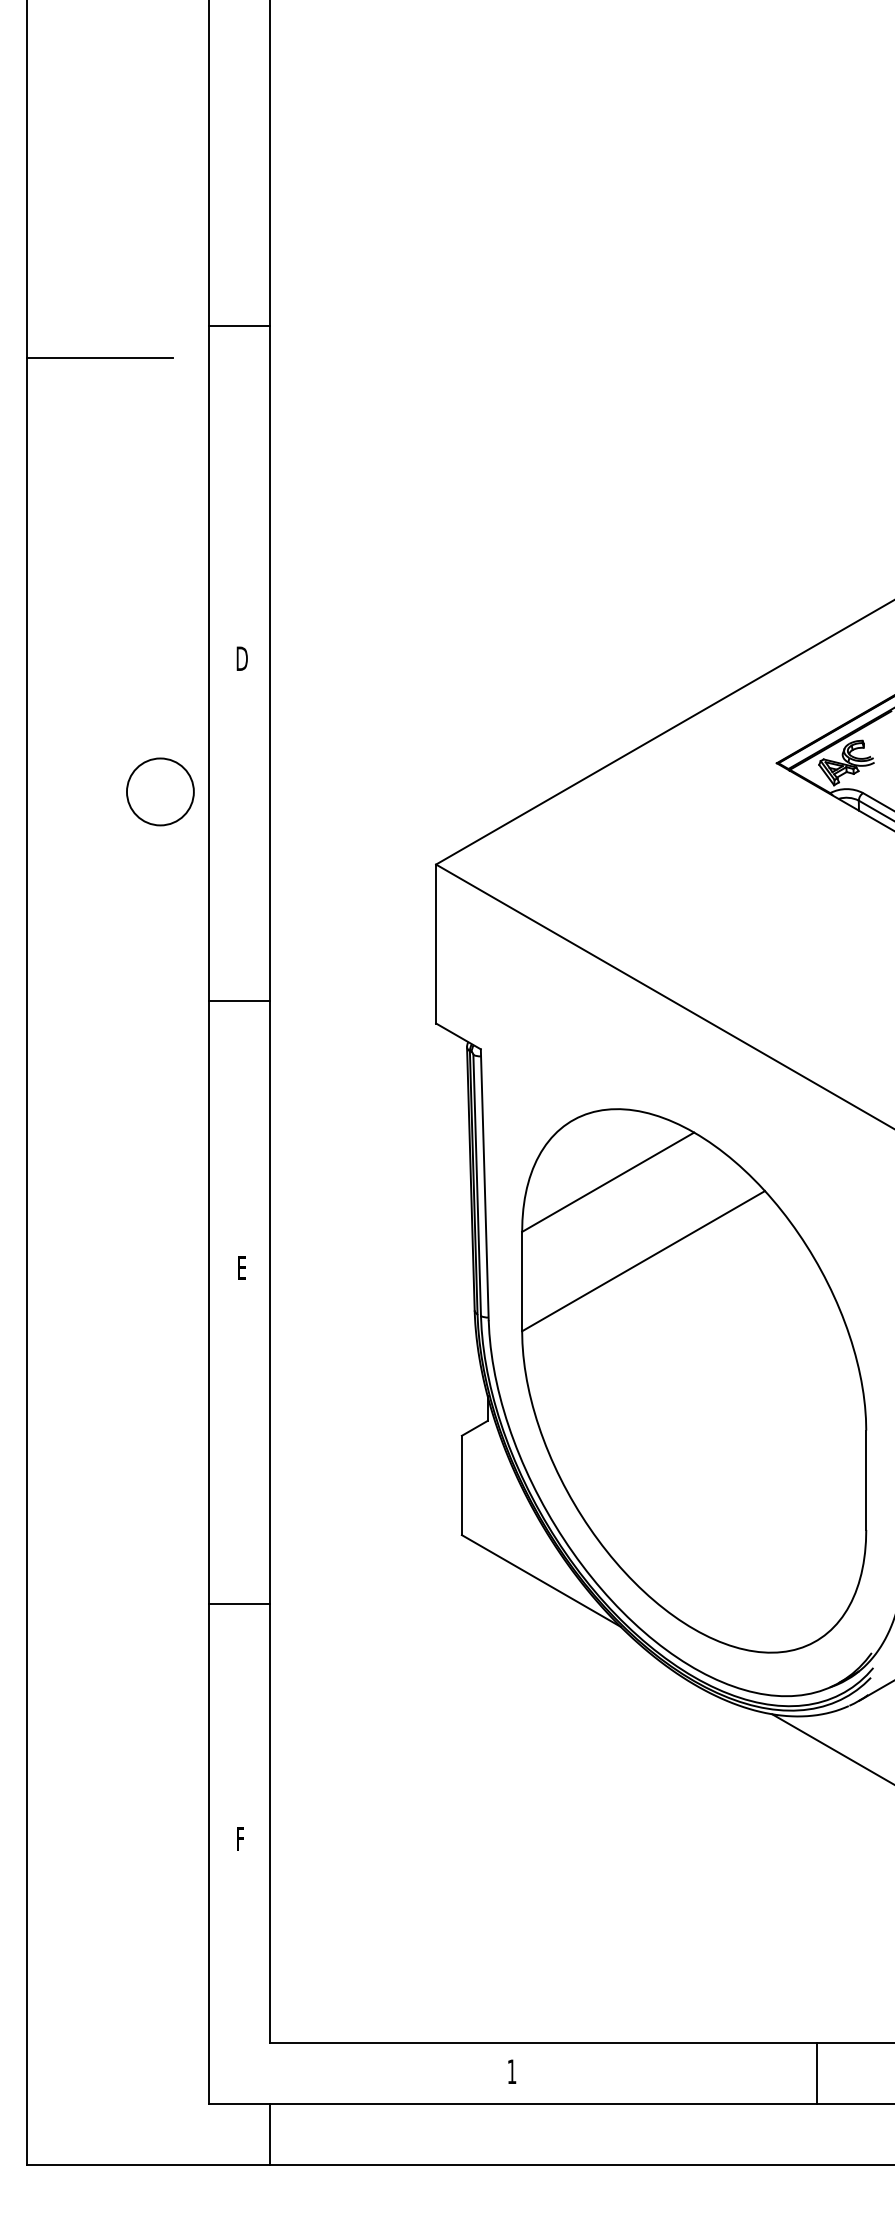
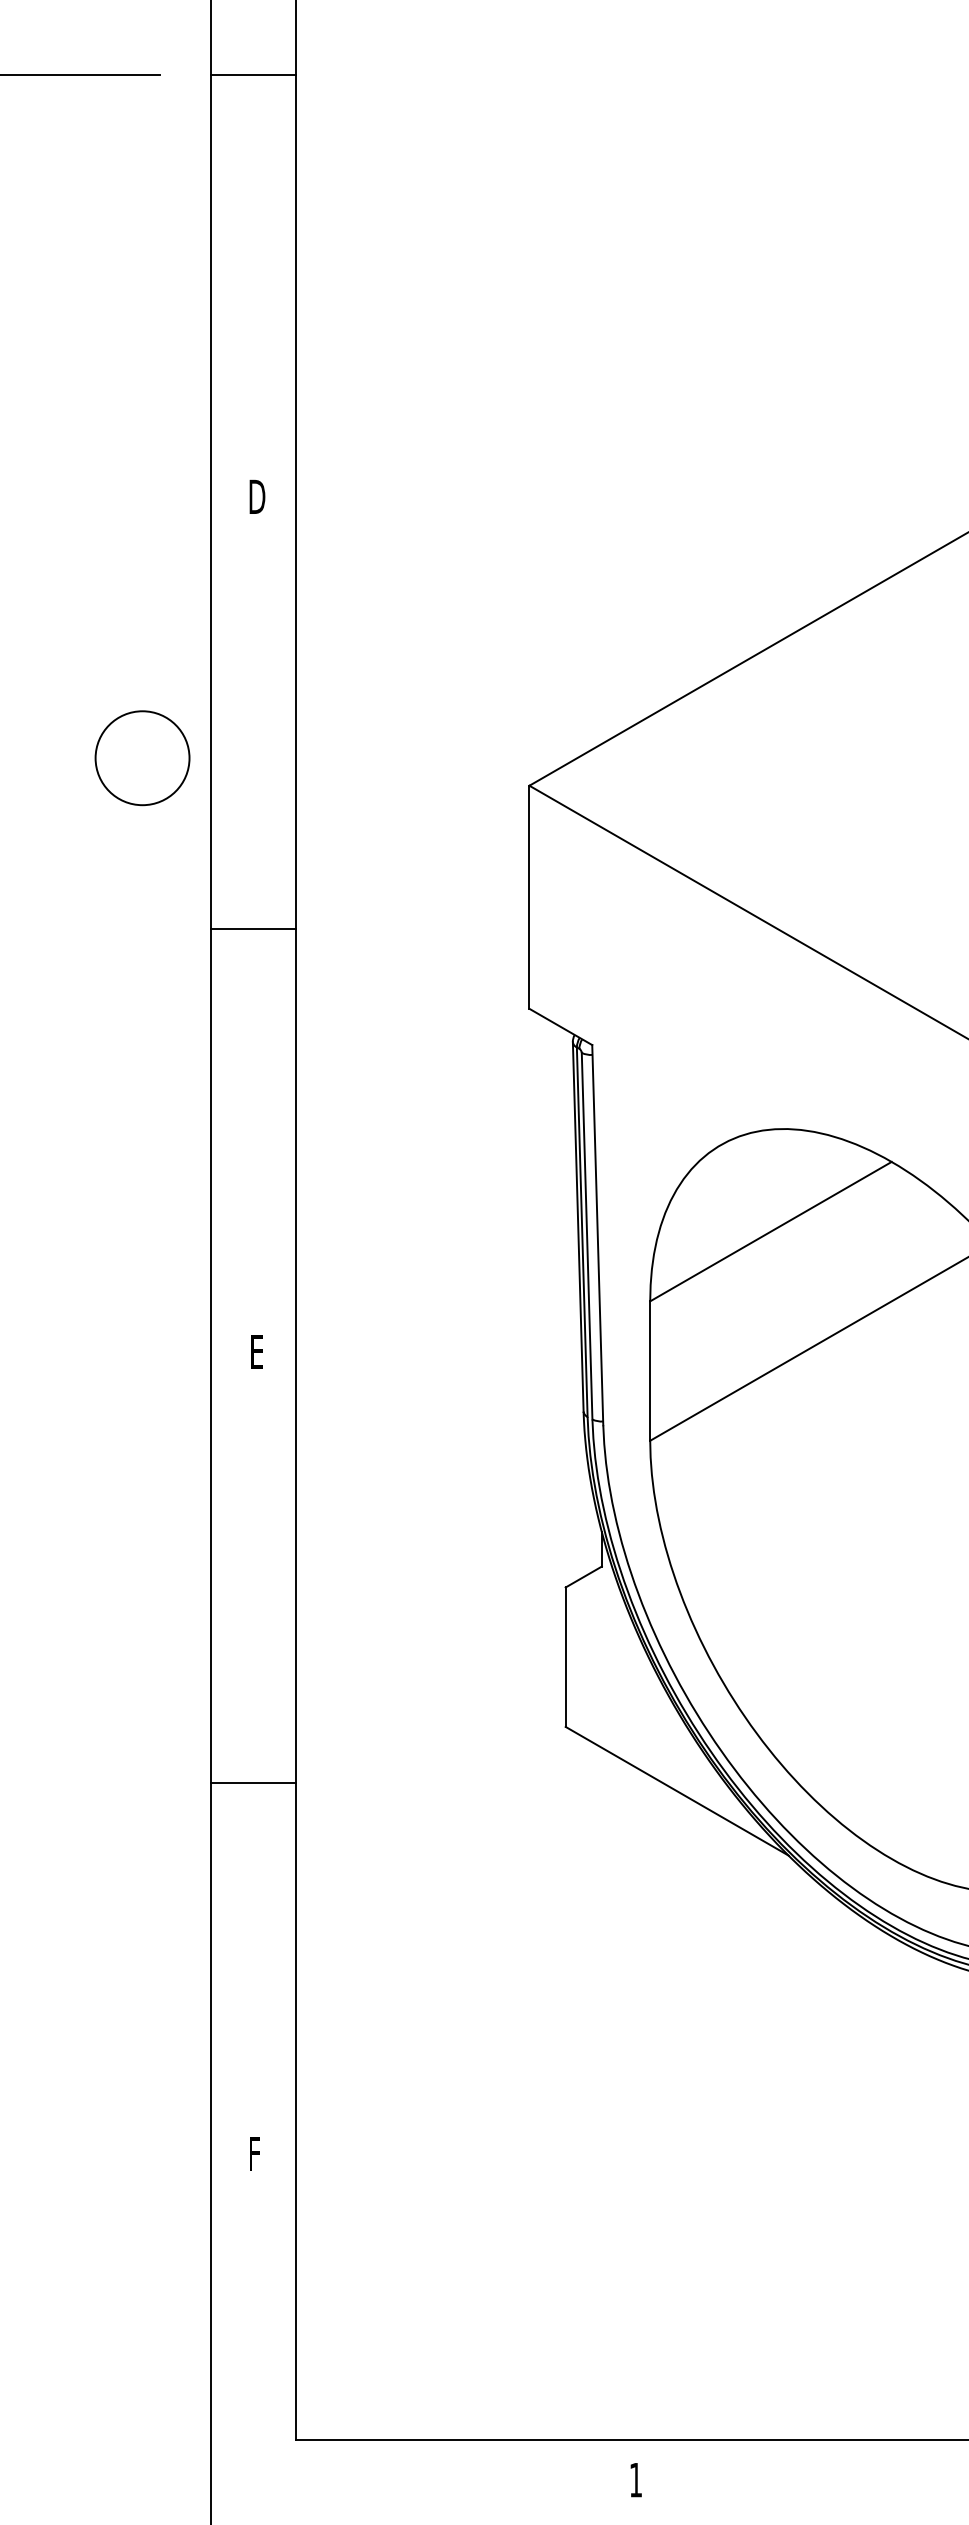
line: (239, 326) -> (253, 75), moved
circle: (160, 791) -> (142, 757), moved
line: (239, 1000) -> (253, 928), moved
line: (239, 1603) -> (253, 1782), moved

